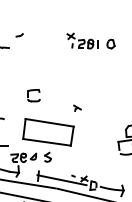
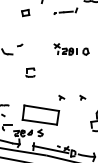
part: (34, 95) -> (30, 72), moved
part: (106, 107) -> (82, 97), added

